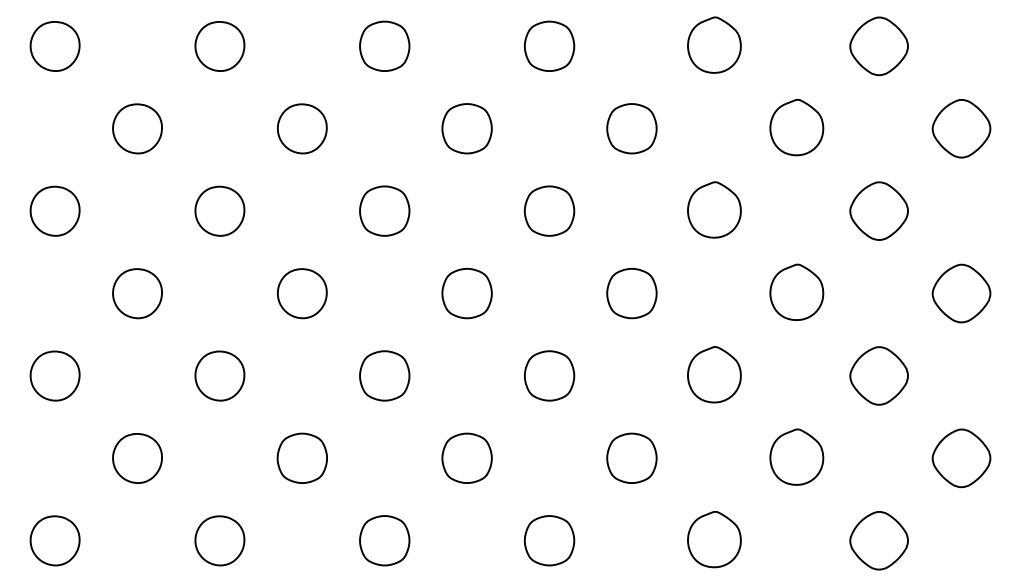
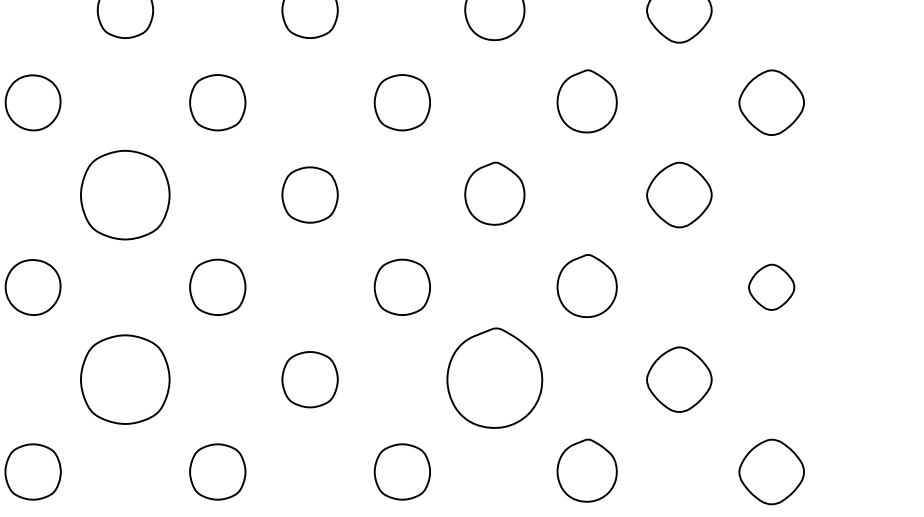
part: (384, 210) -> (125, 194), size x1.6
part: (961, 293) -> (771, 287), size x0.7
part: (714, 374) -> (494, 378), size x1.6
part: (384, 375) -> (125, 379), size x1.6

